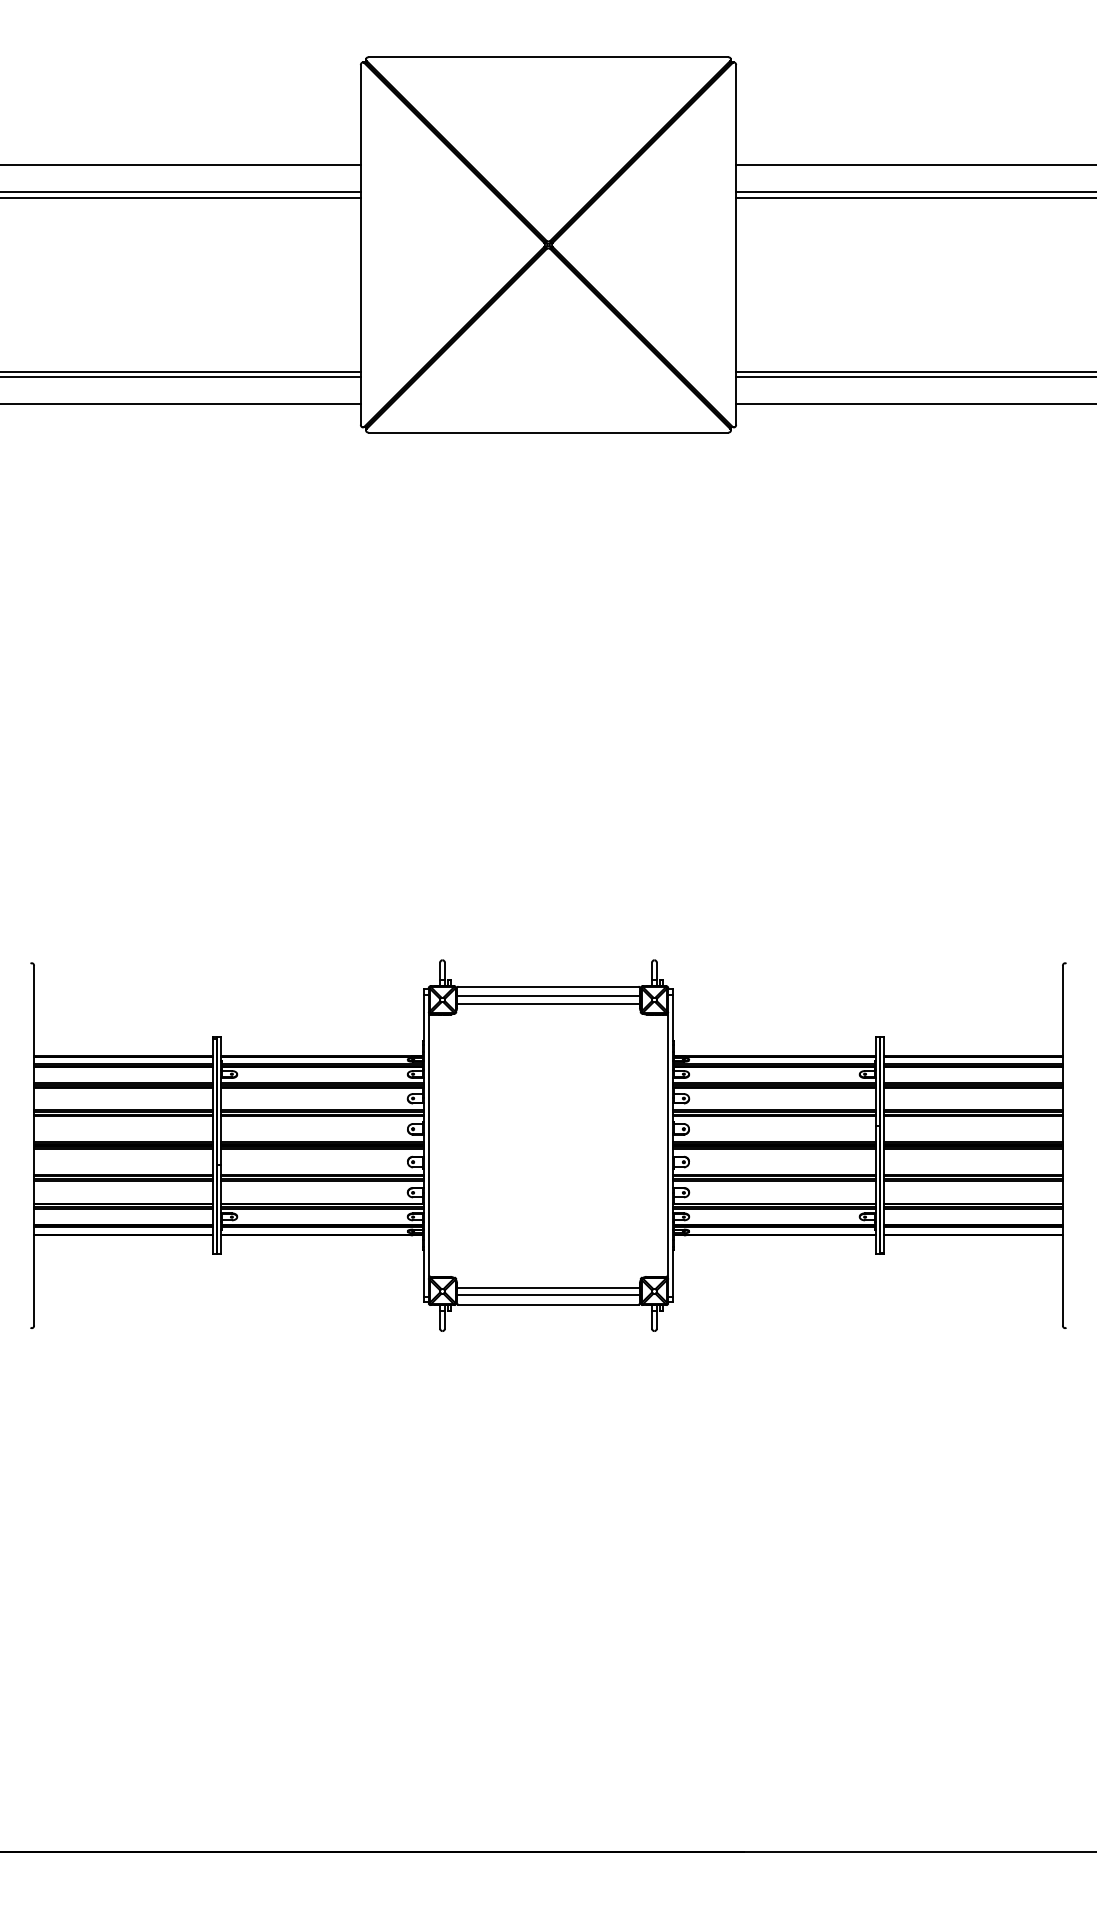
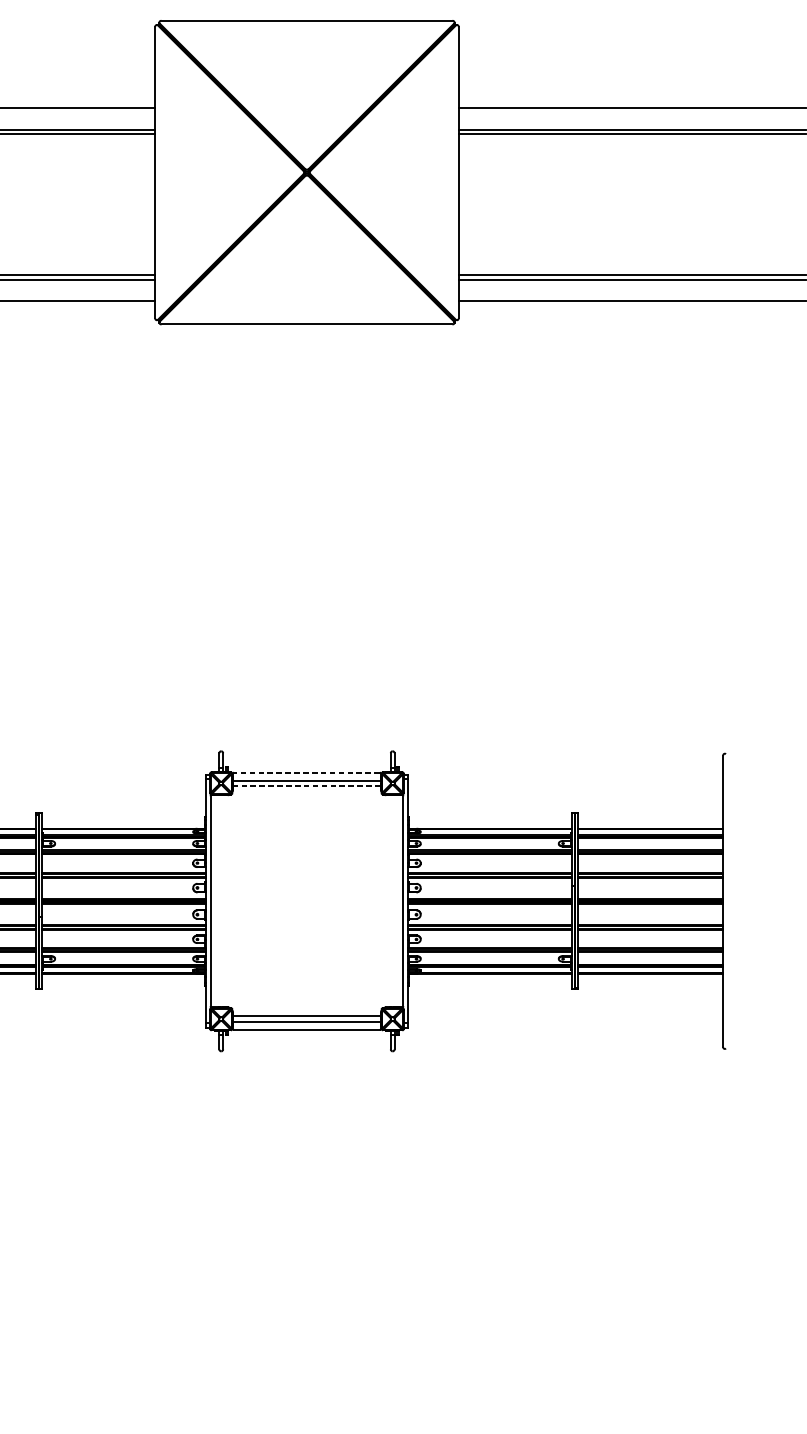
line: (548, 986) -> (306, 772), solid -> dashed
line: (548, 1003) -> (306, 786), solid -> dashed

